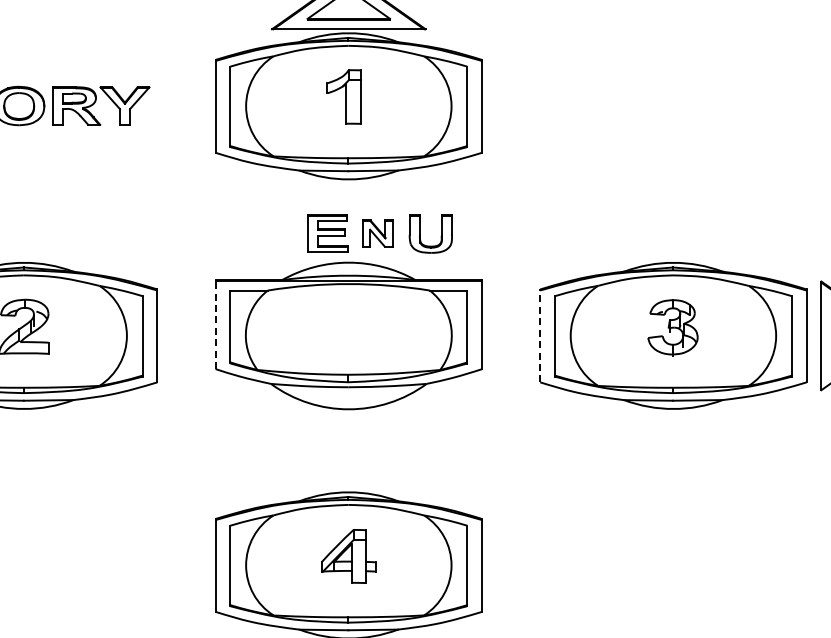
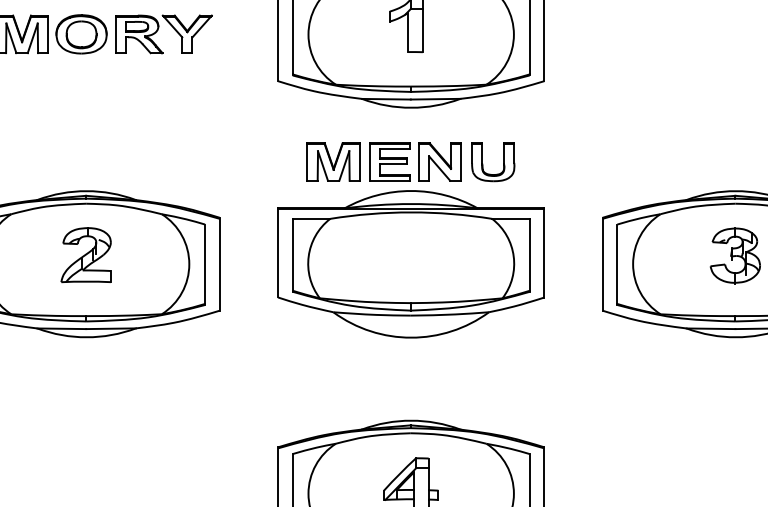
part: (270, 233) -> (332, 161), added
part: (377, 233) -> (439, 161), size x1.43
line: (215, 324) -> (277, 252), dashed -> solid
line: (540, 335) -> (602, 263), dashed -> solid

